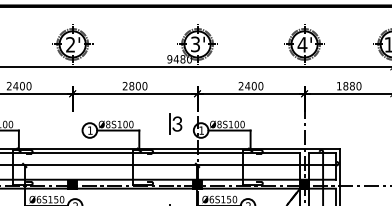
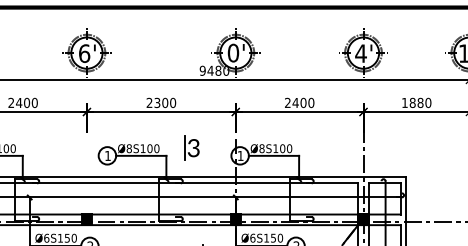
text: (195, 43) -> (233, 52), 3' -> 0'
text: (70, 44) -> (84, 53), 2' -> 6'
text: (131, 86) -> (157, 103), 2800 -> 2300
part: (175, 123) -> (191, 147), moved

